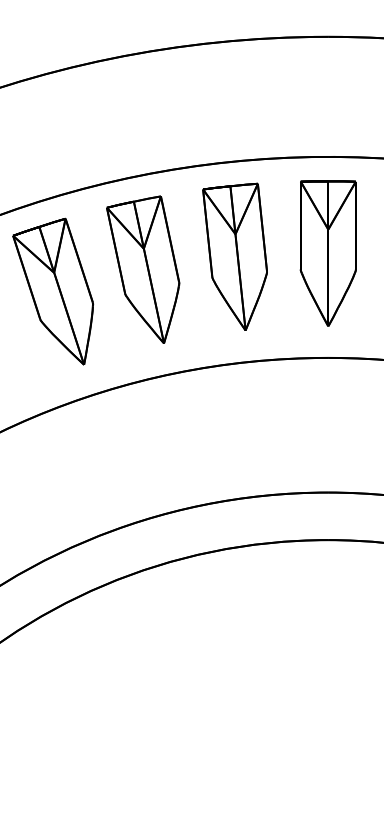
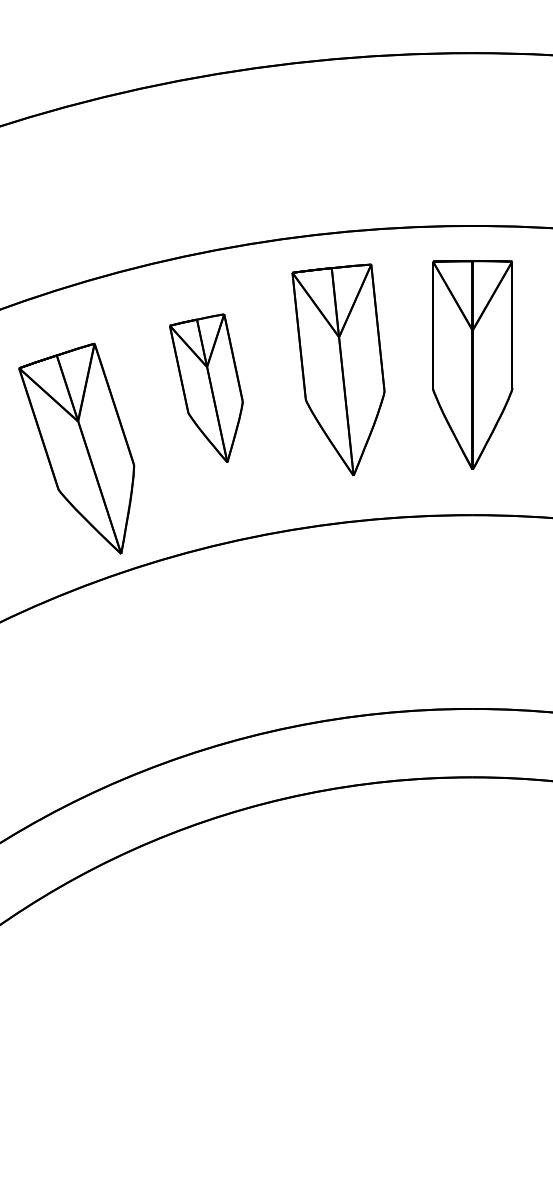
part: (143, 269) -> (206, 387), size x0.7
part: (52, 291) -> (75, 448), moved

